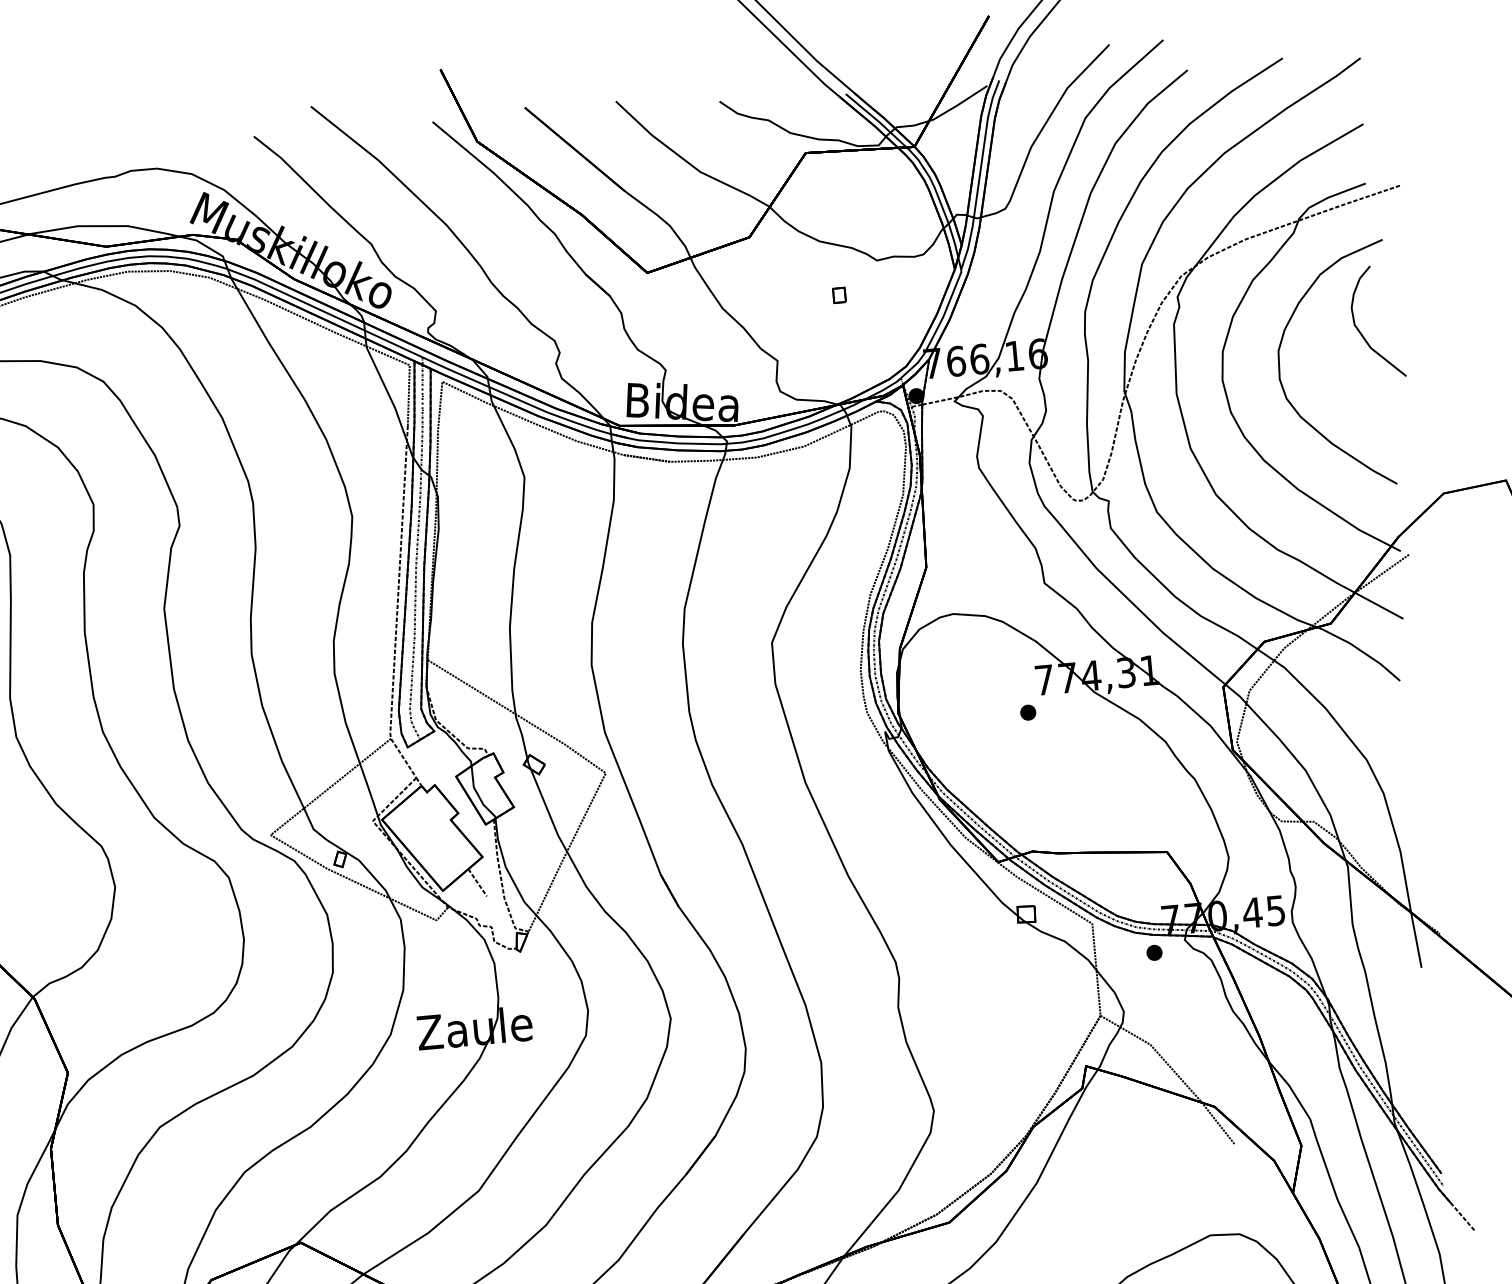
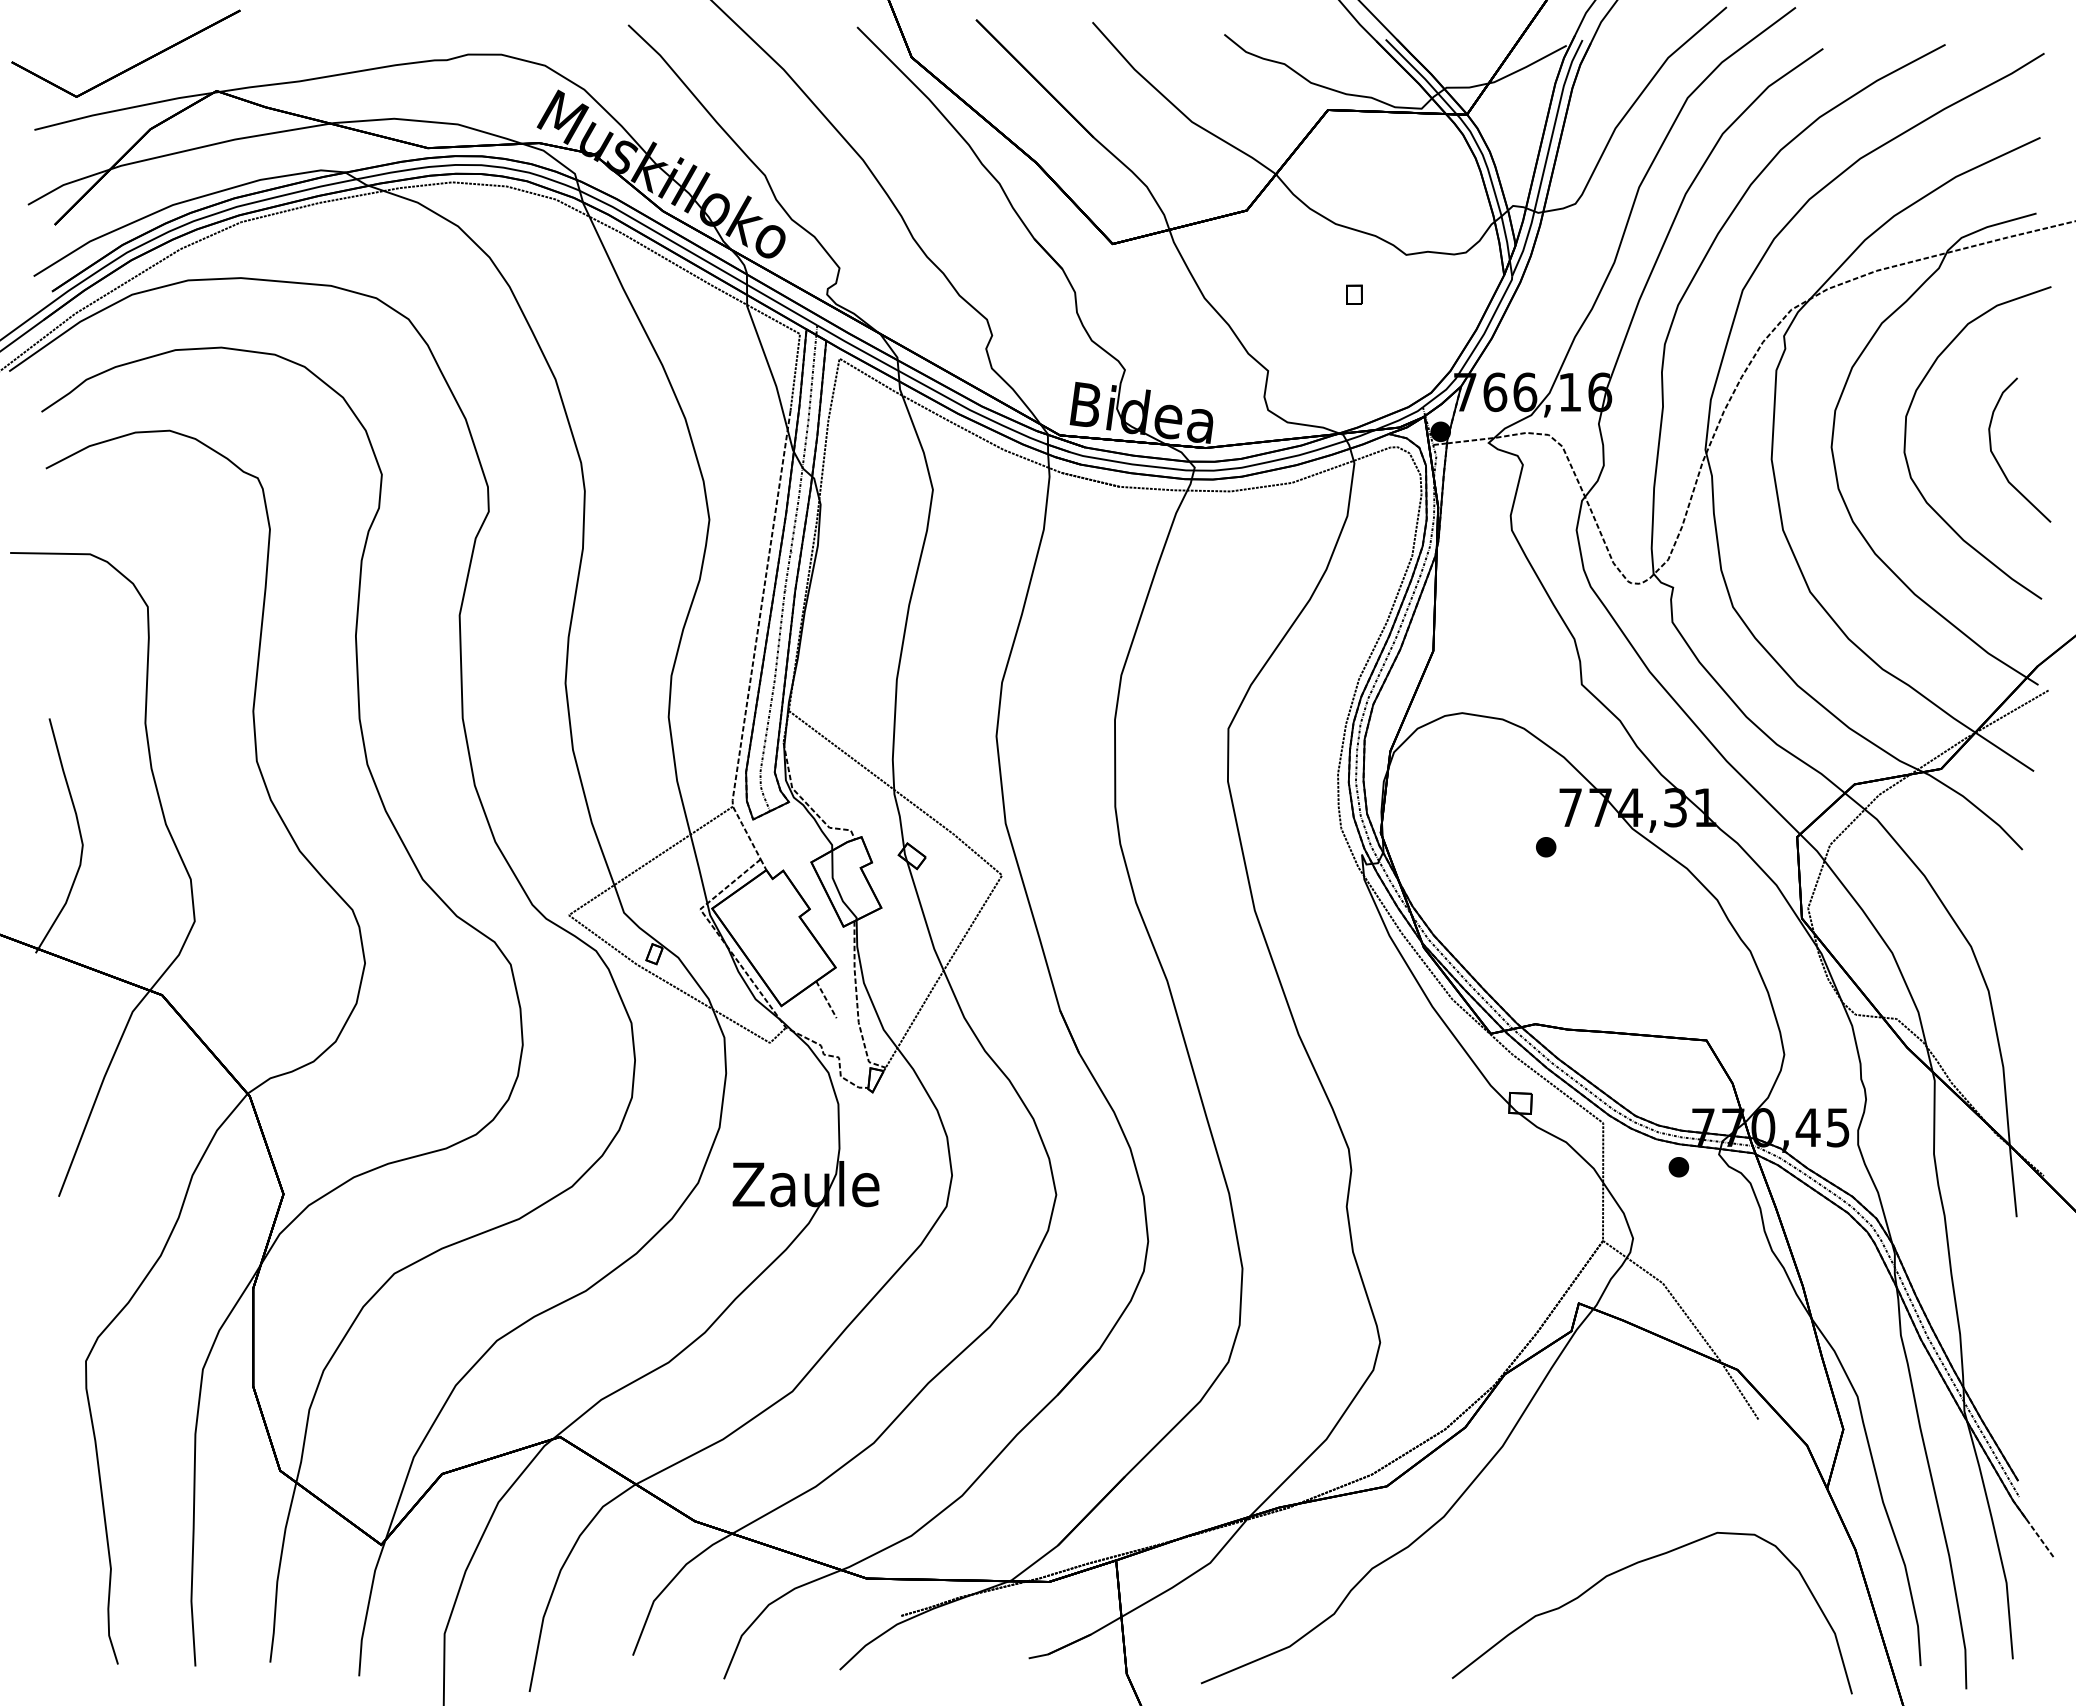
part: (1361, 332) -> (1998, 461), moved

